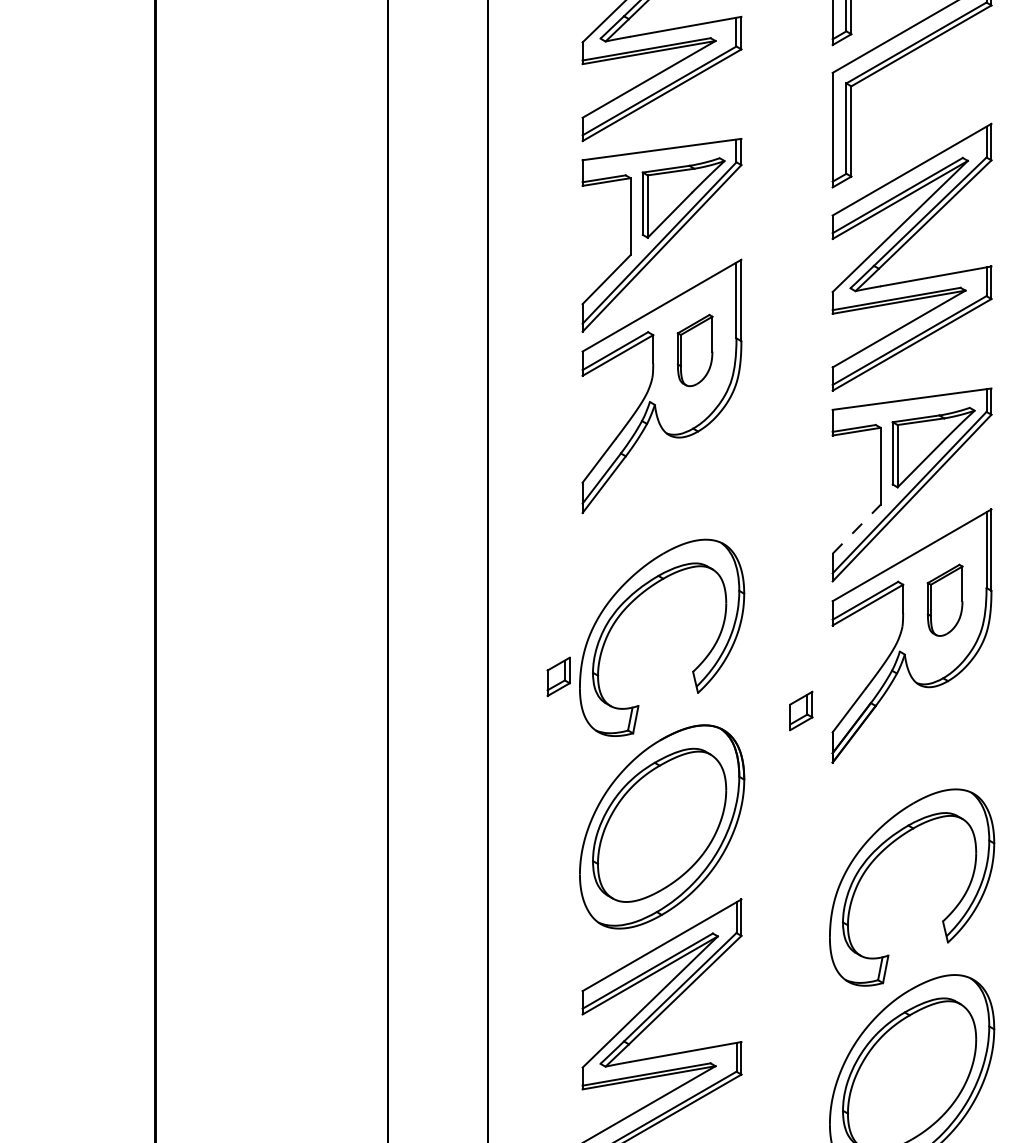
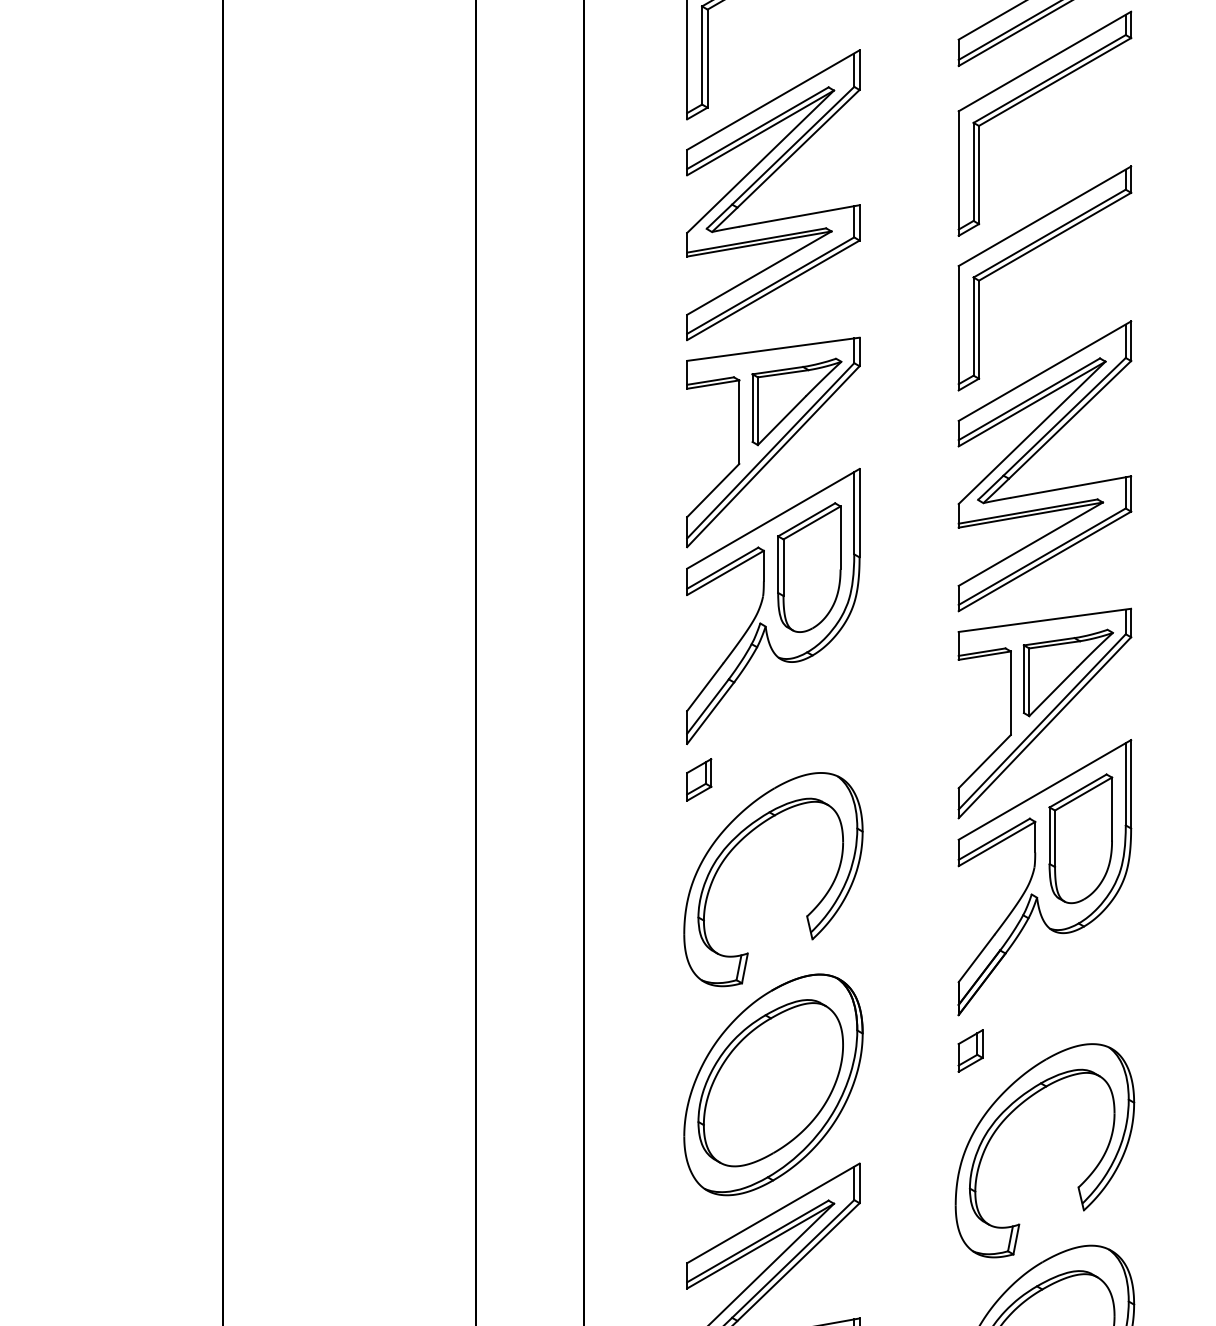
part: (695, 350) -> (809, 567), size x1.67
line: (857, 529) -> (985, 761), dashed -> solid
part: (944, 600) -> (1080, 838), size x1.67
part: (558, 676) -> (699, 779), moved
part: (801, 710) -> (970, 1050), moved

